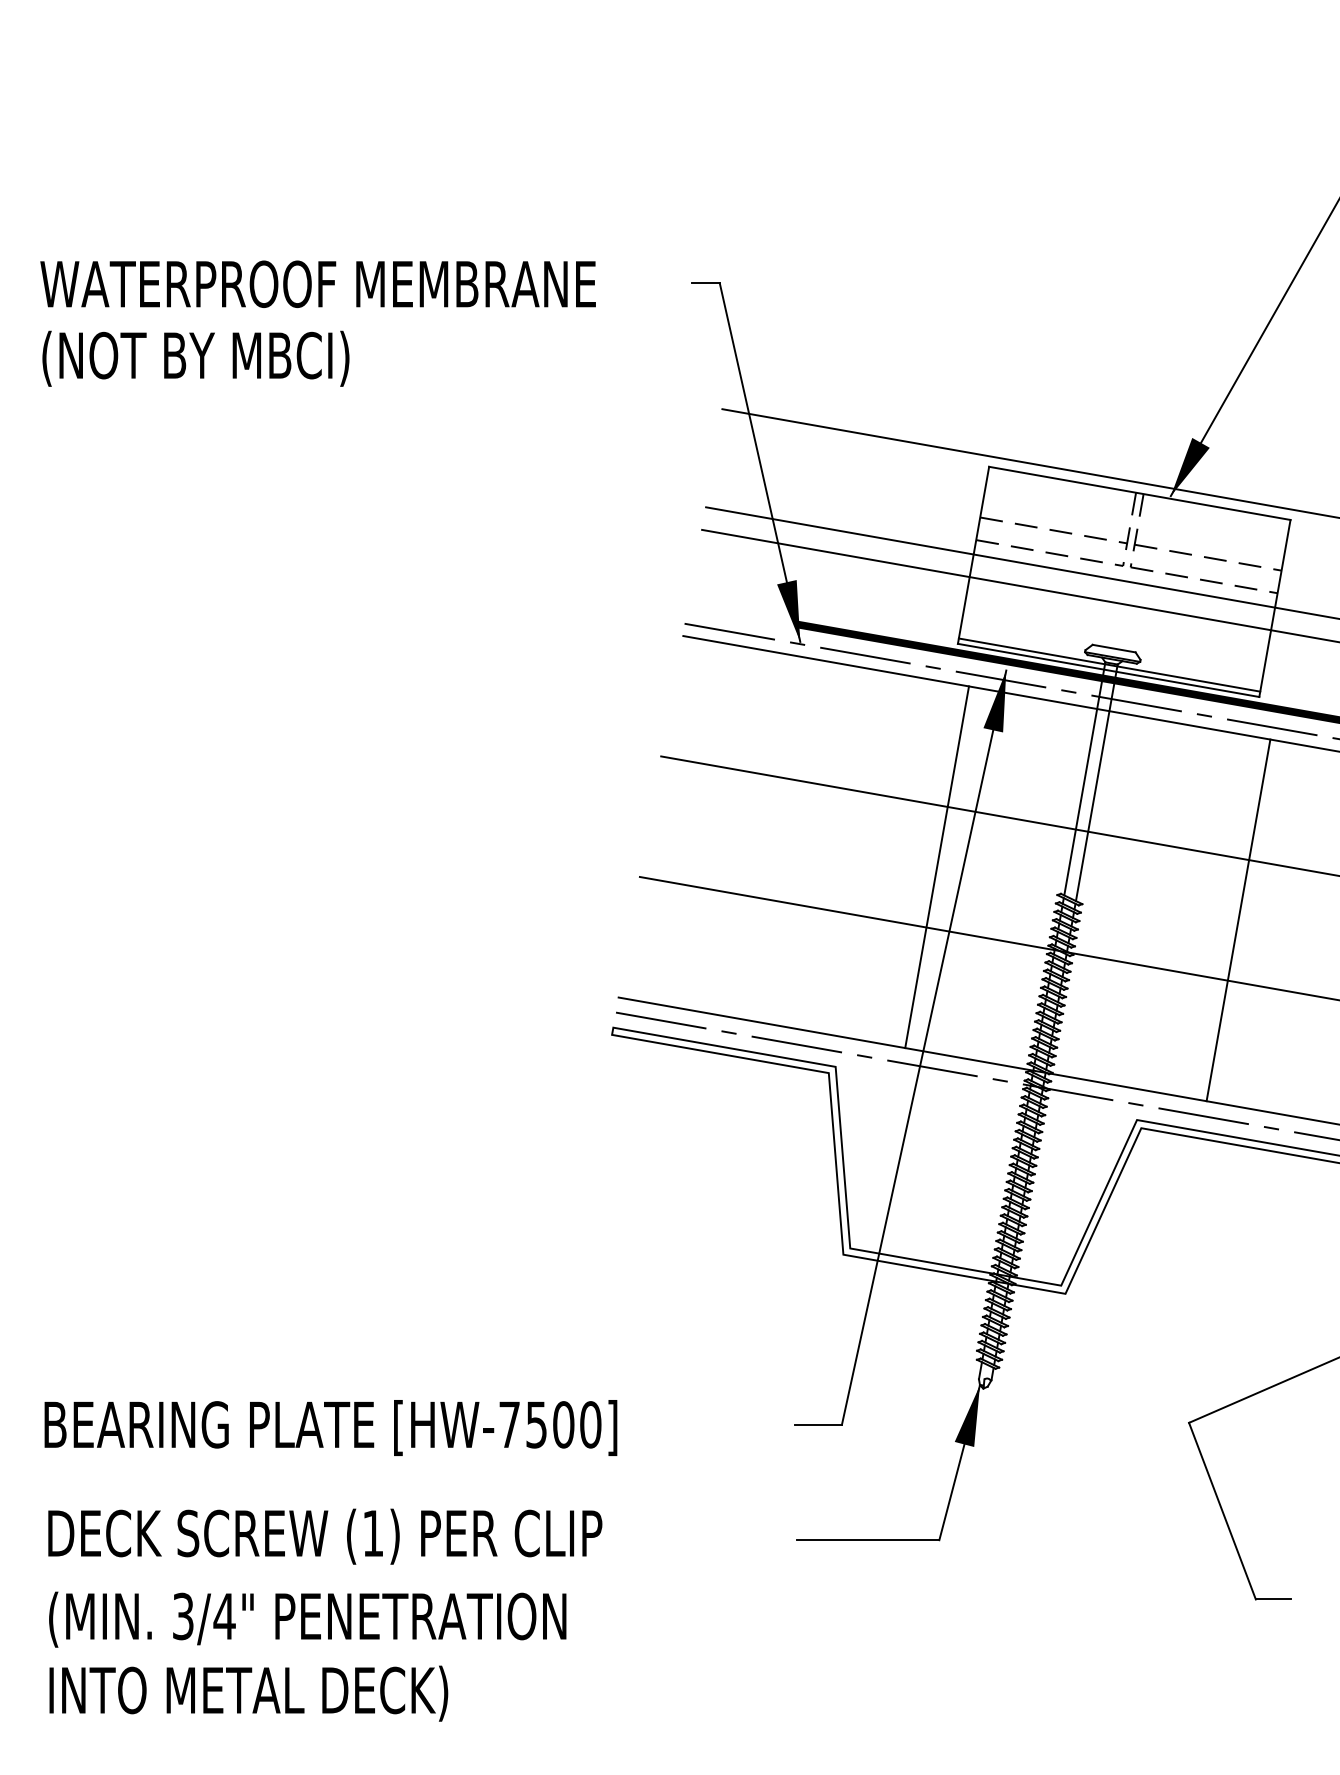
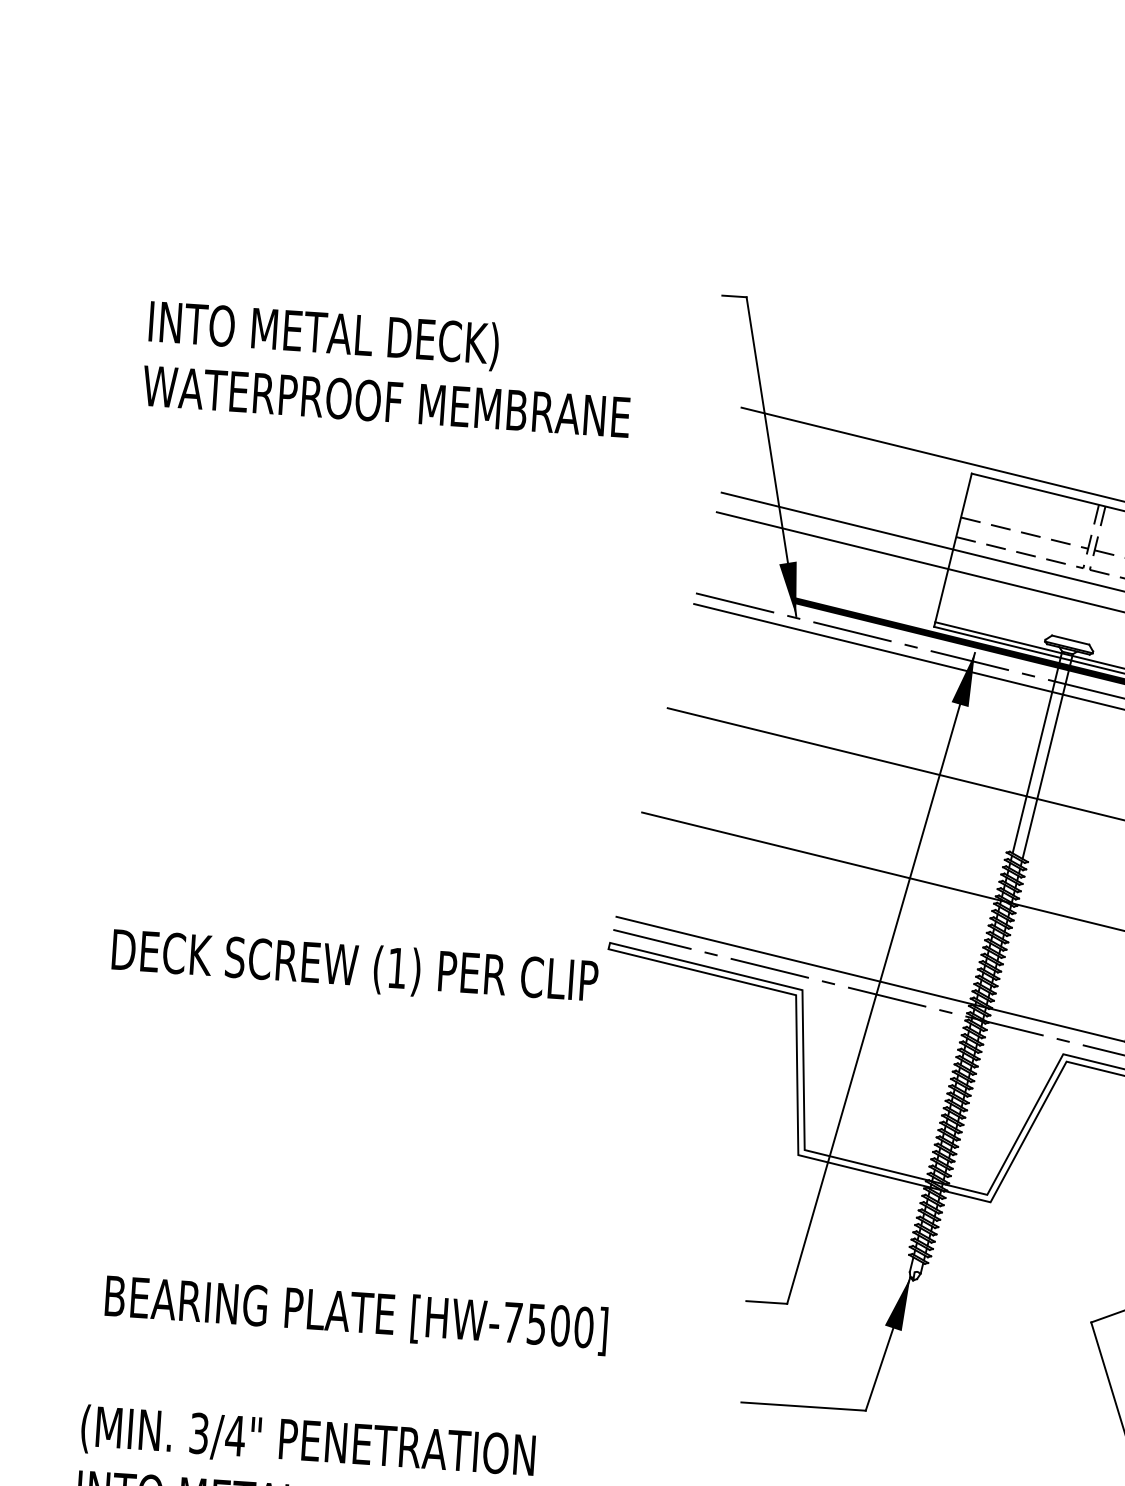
text: (317, 283) -> (385, 401), moved
text: (241, 358) -> (323, 335), (NOT BY MBCI) -> INTO METAL DECK)
line: (937, 867) -> (903, 821), removed
text: (330, 1427) -> (355, 1314), moved
text: (325, 1536) -> (355, 968), moved

